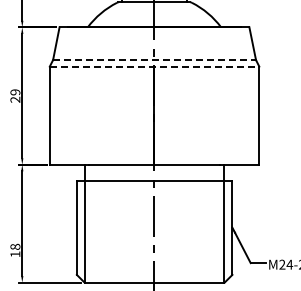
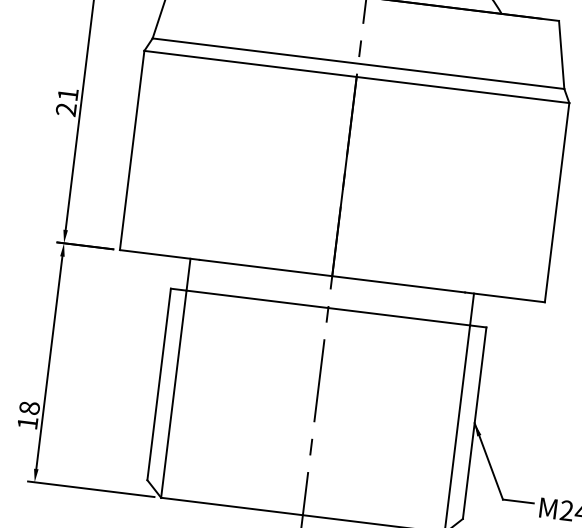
line: (155, 60) -> (360, 64), dashed -> solid
line: (154, 66) -> (356, 76), dashed -> solid
text: (15, 92) -> (68, 94), 29 -> 21

